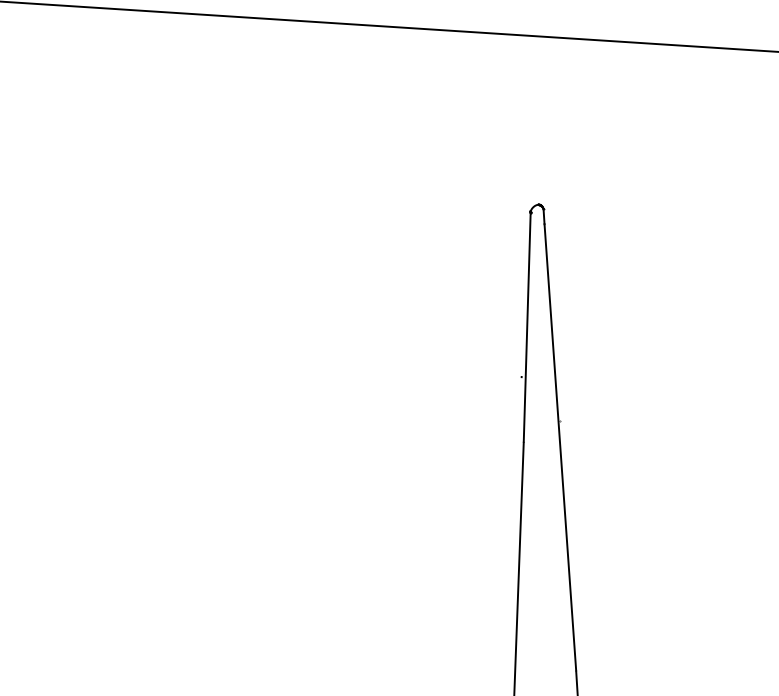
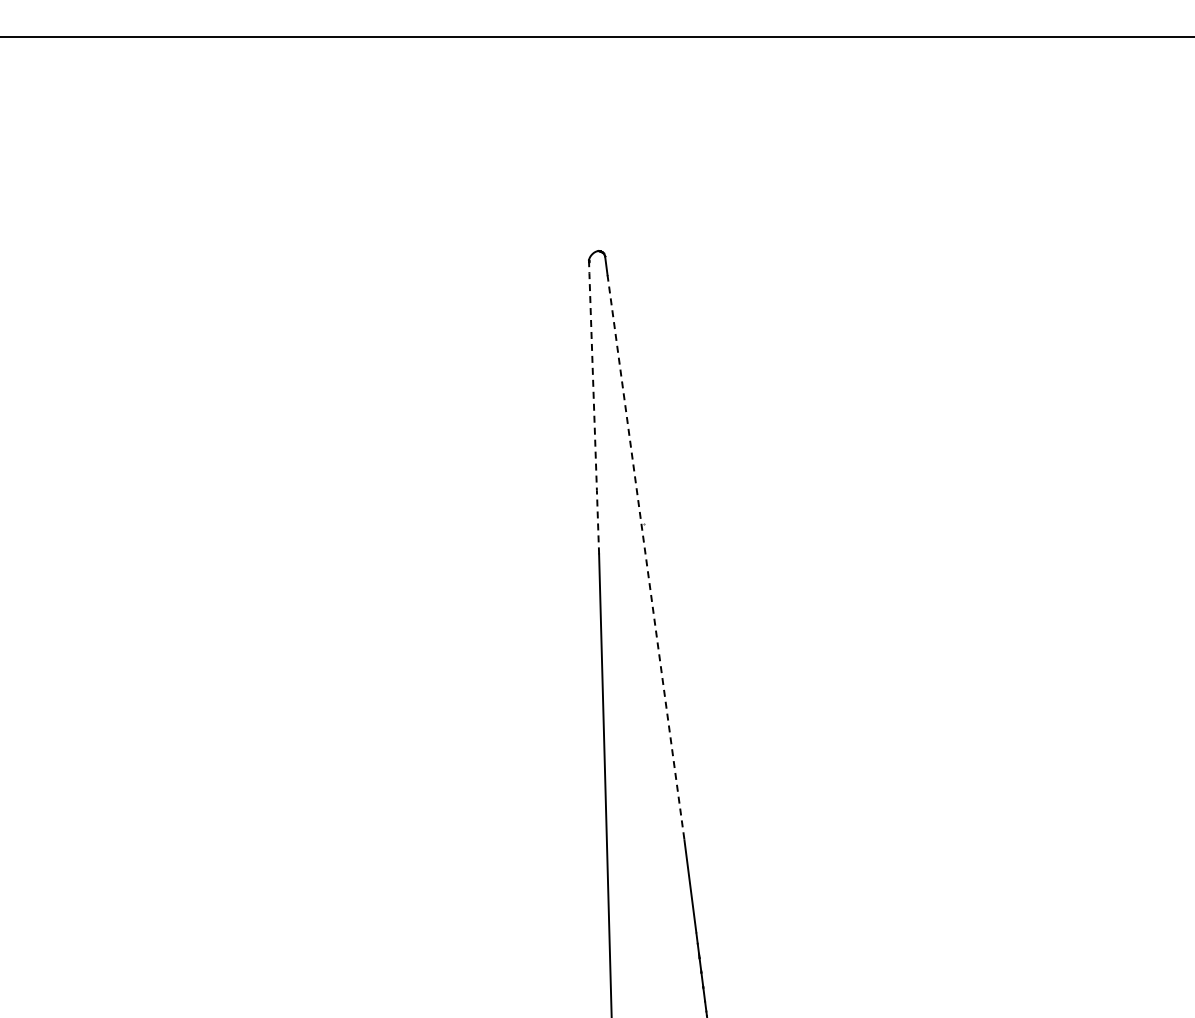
line: (527, 327) -> (594, 407), solid -> dashed
line: (559, 447) -> (645, 557), solid -> dashed

